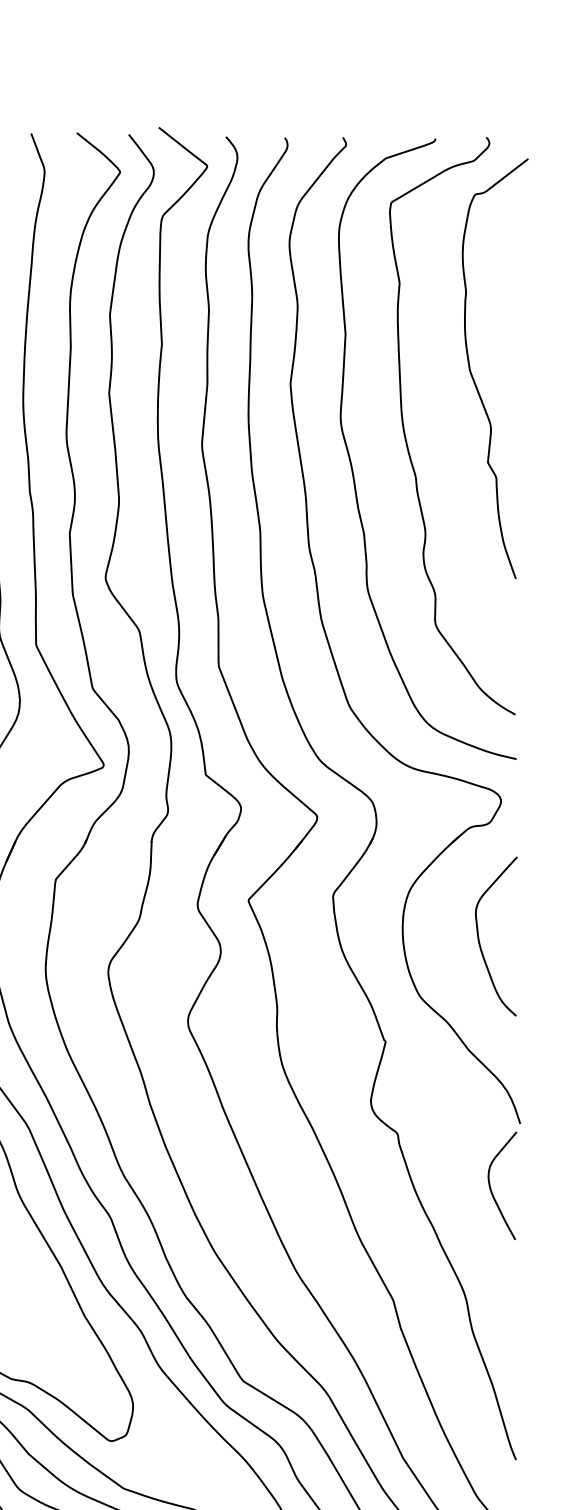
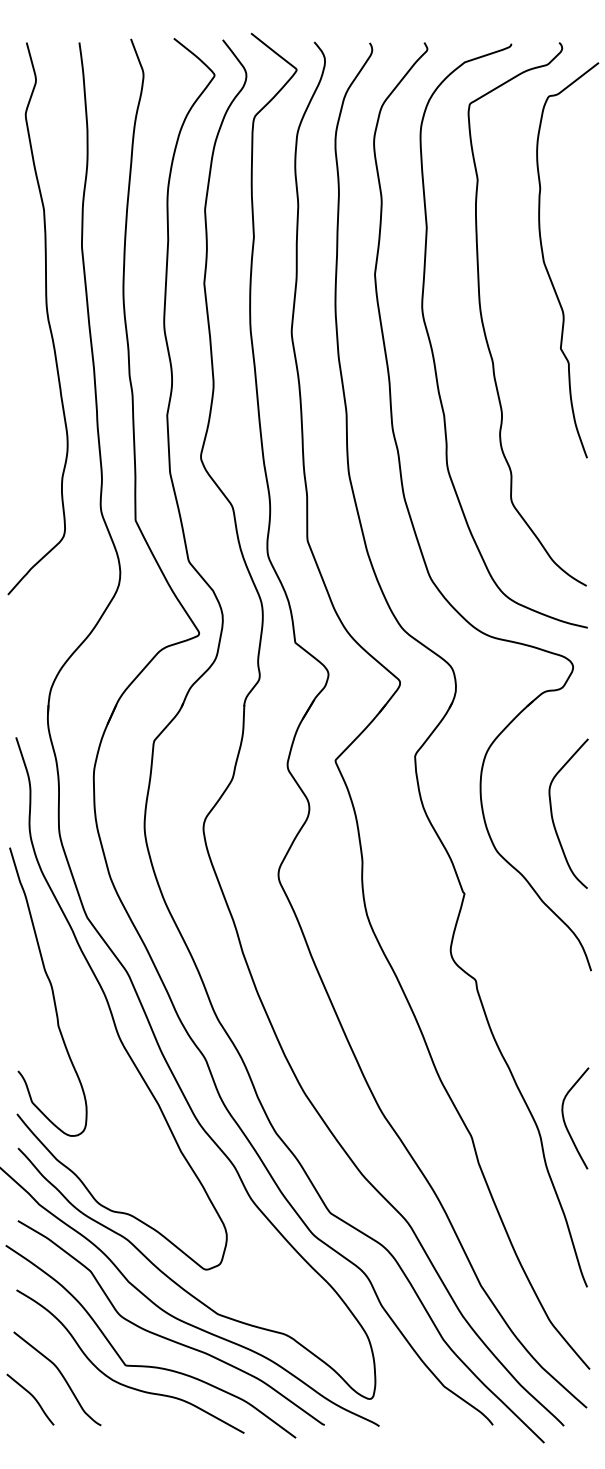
curve: (480, 940) -> (553, 817), moved
curve: (491, 1189) -> (565, 1121), moved

